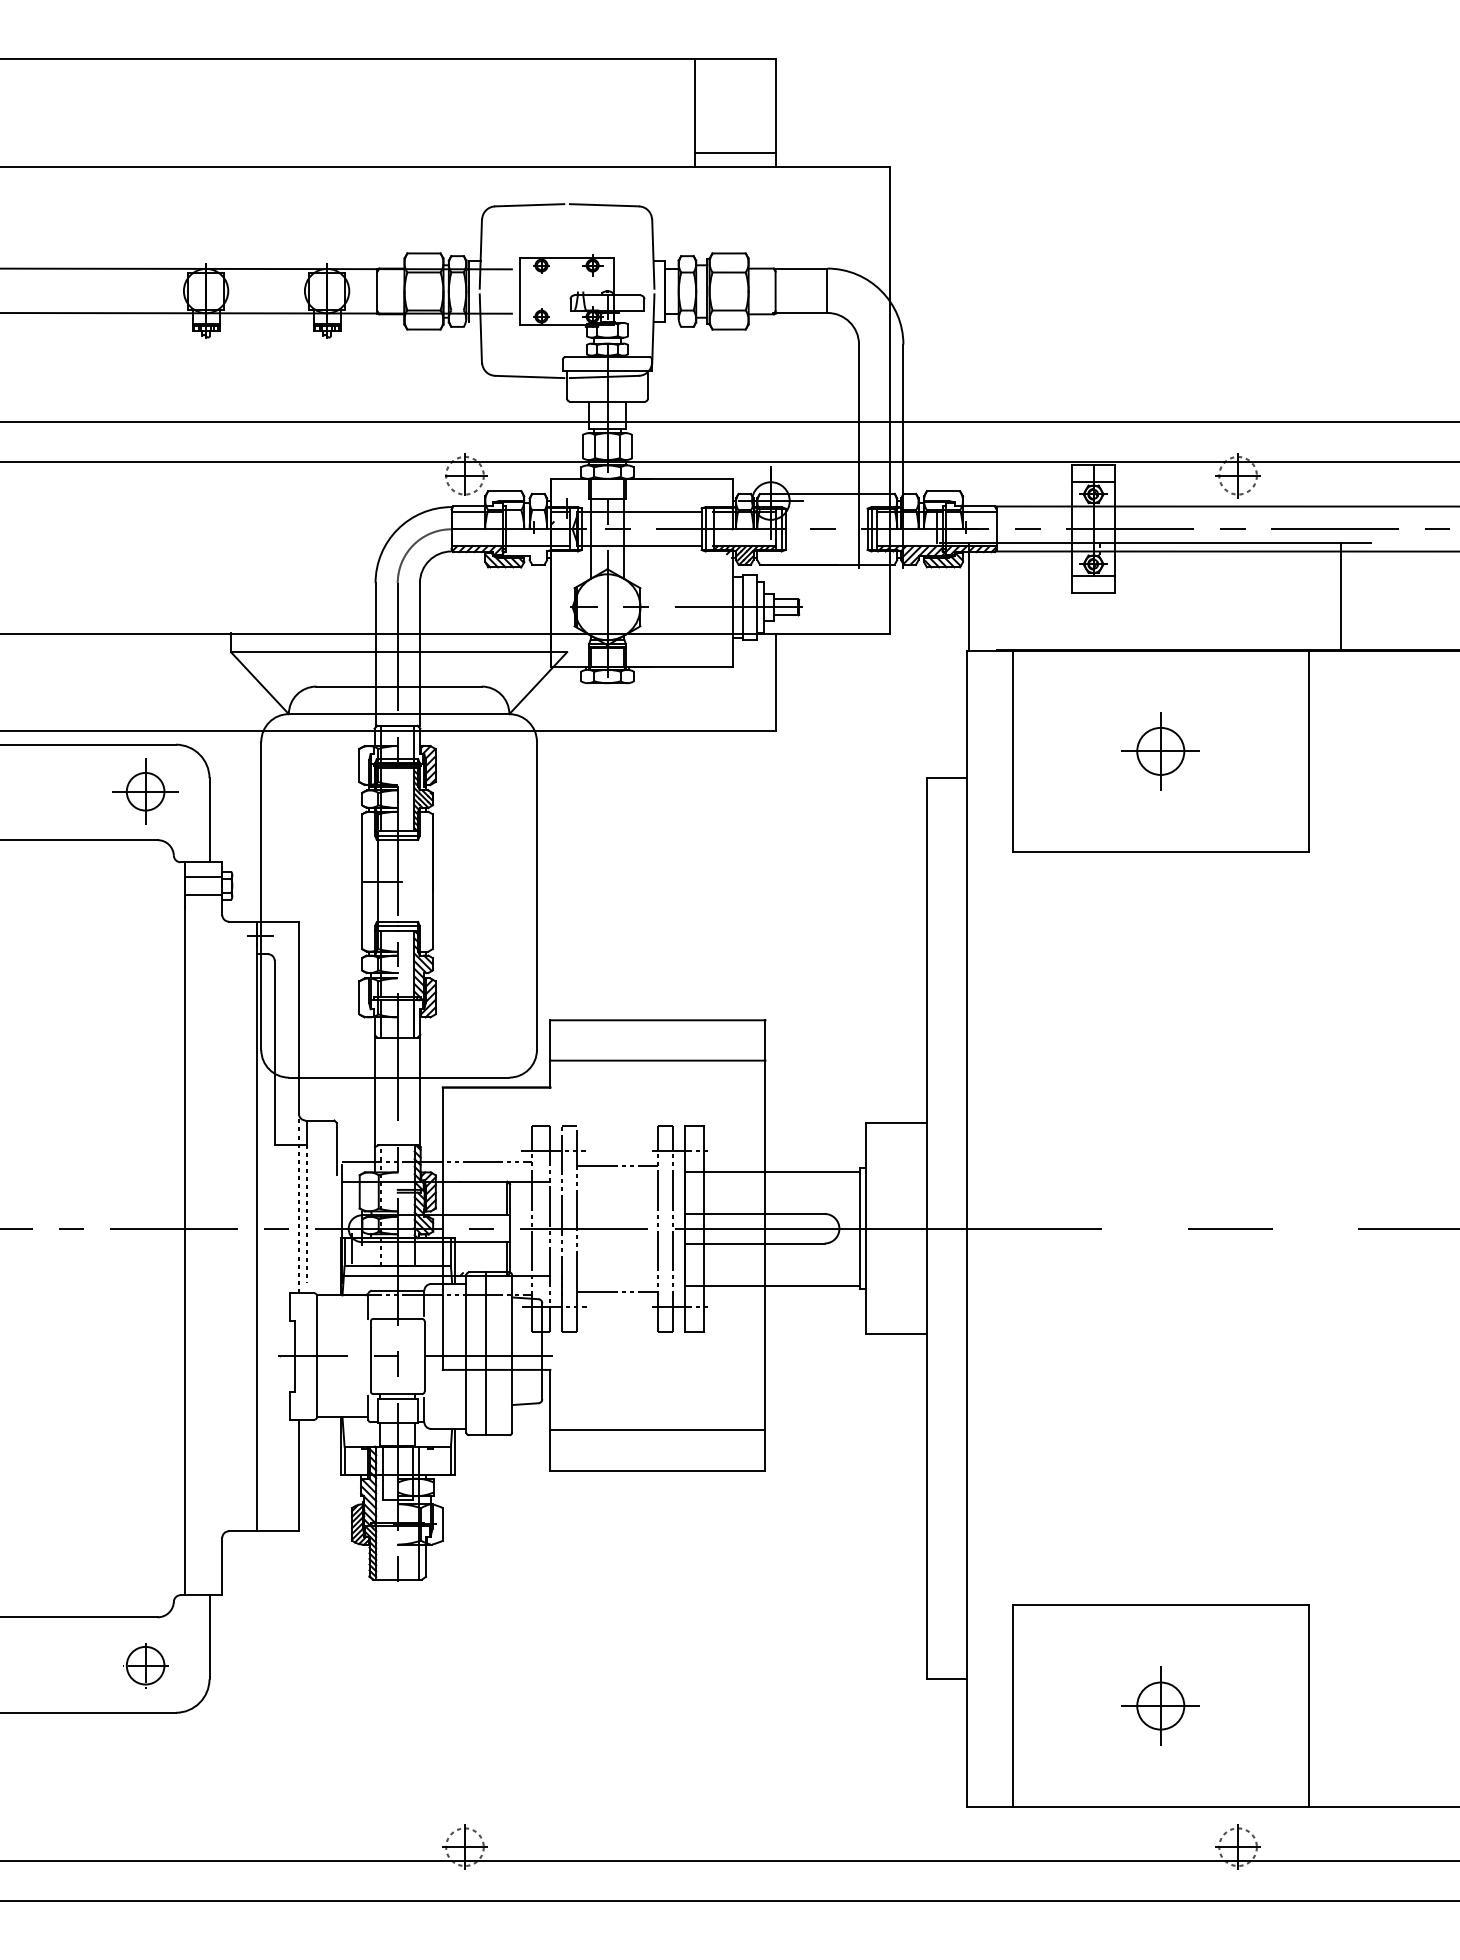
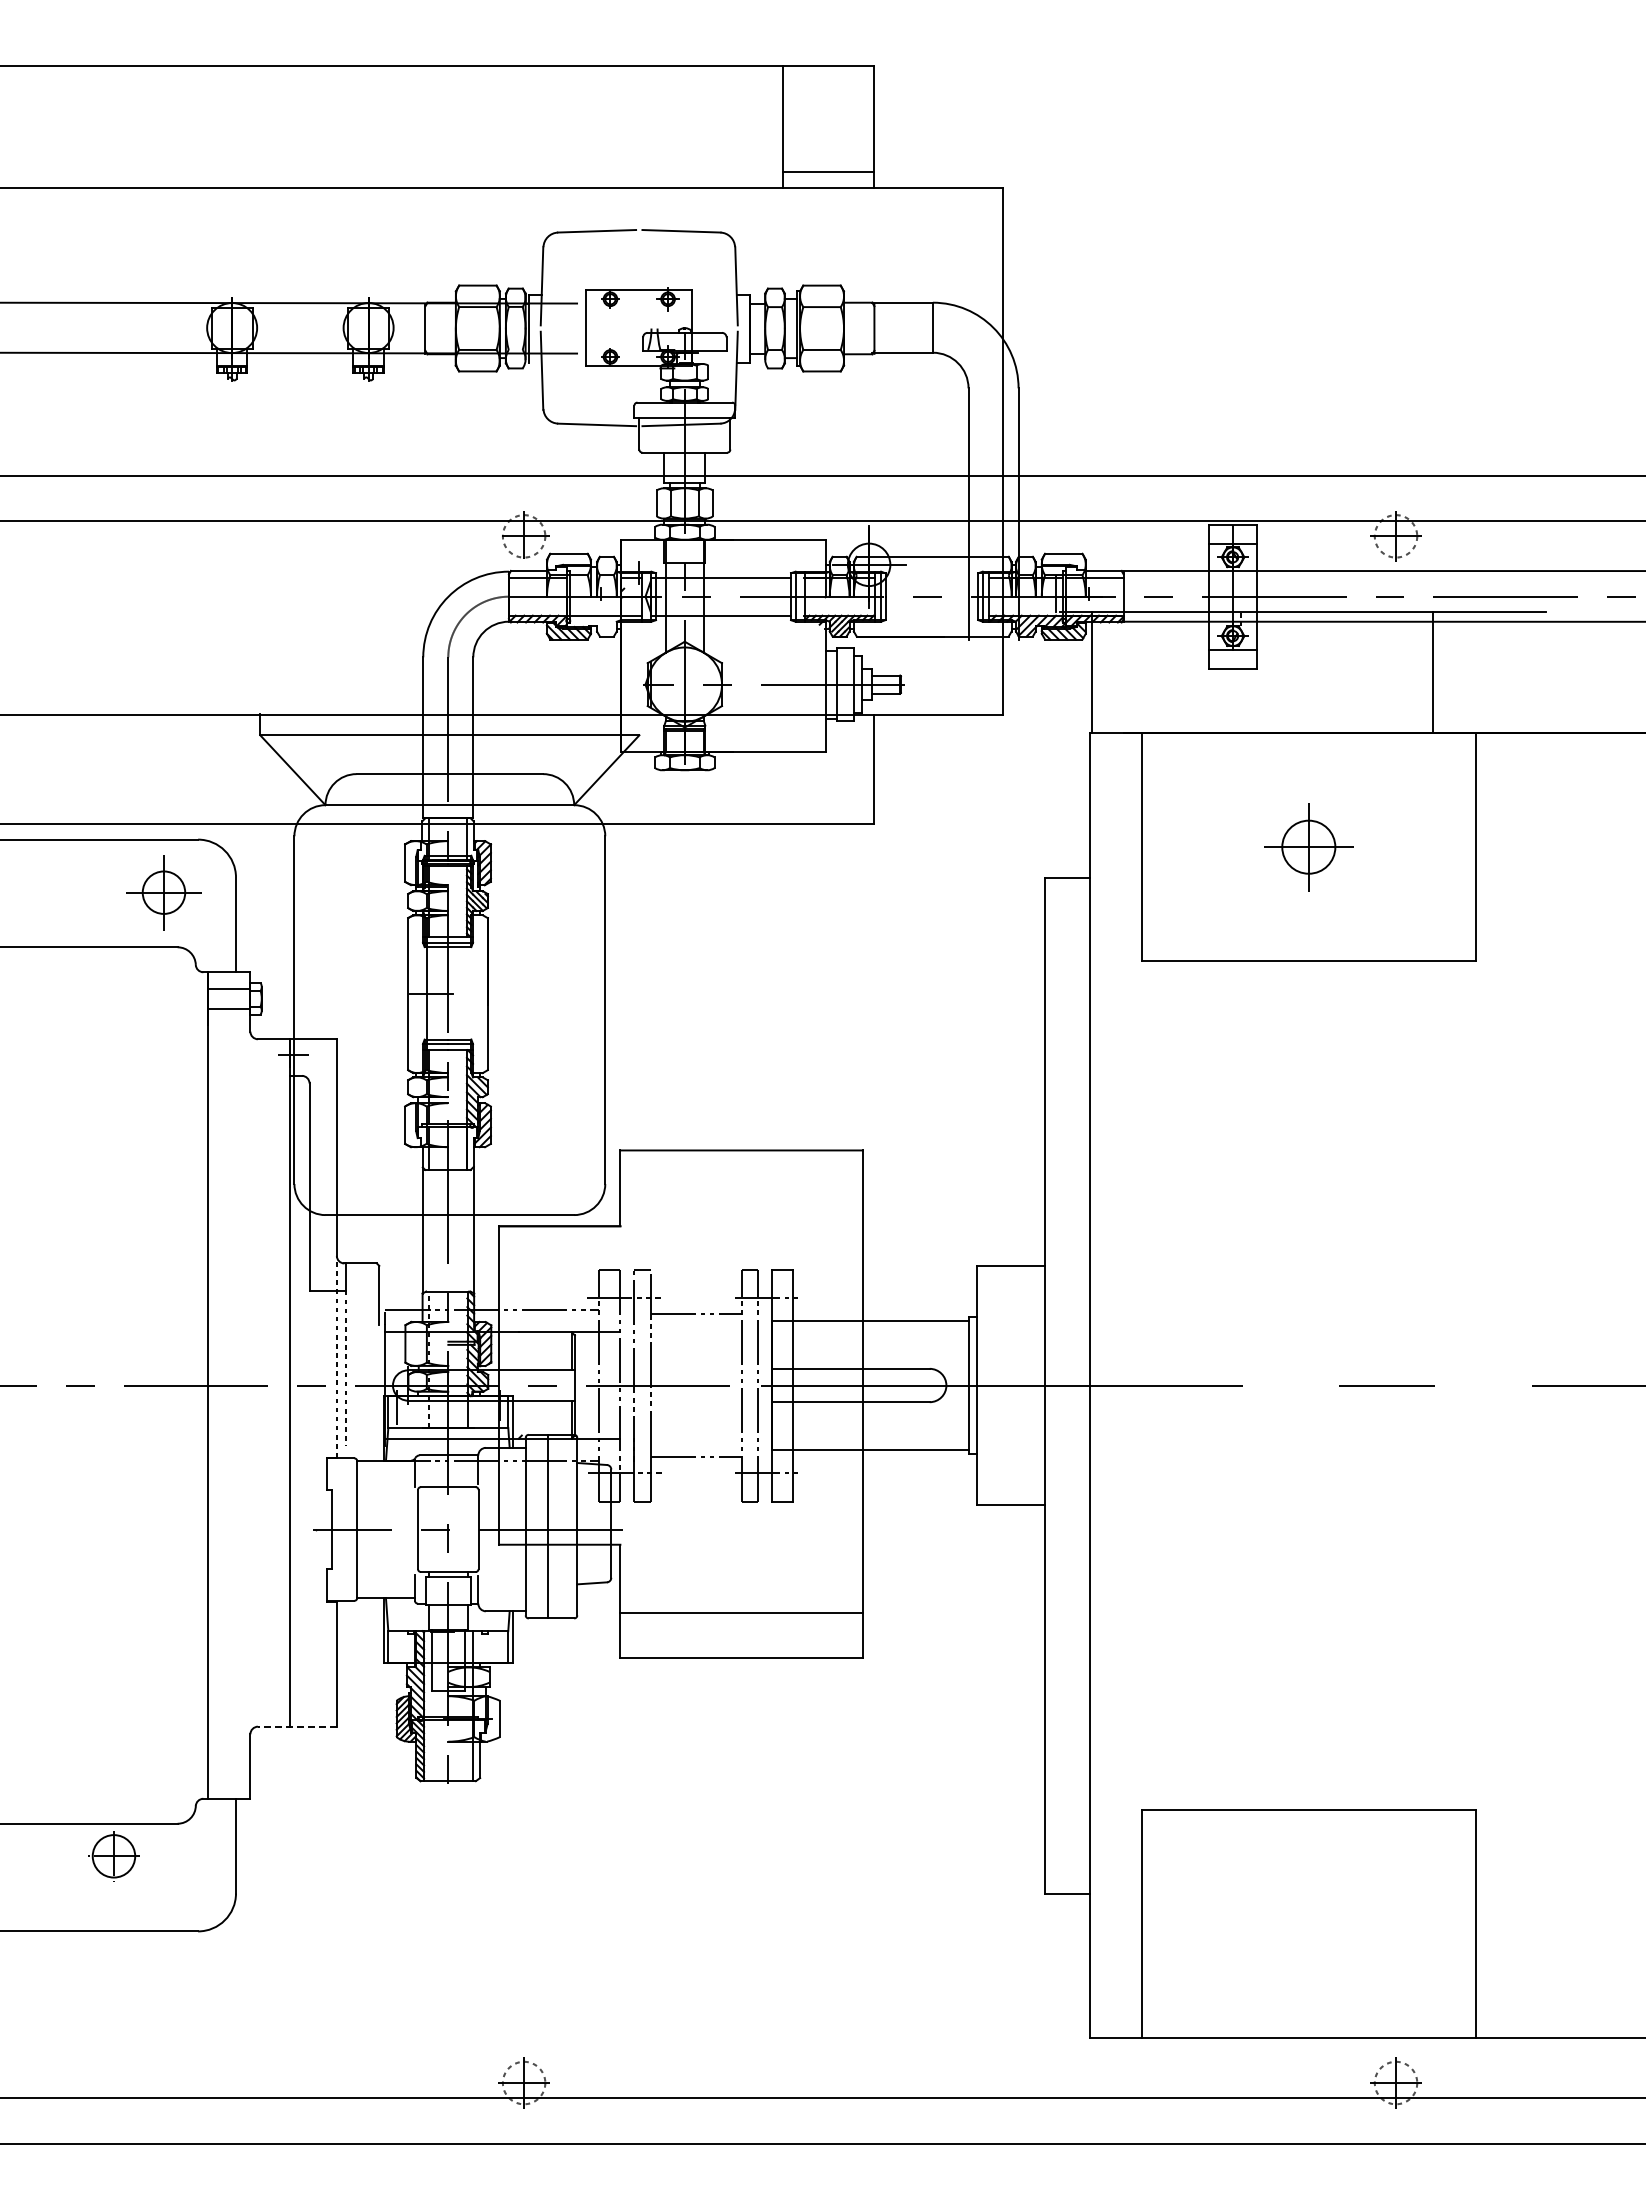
line: (1340, 596) -> (1432, 672), moved
line: (657, 1060) -> (741, 1195), removed
line: (263, 1531) -> (296, 1726), solid -> dashed
part: (145, 1665) -> (113, 1856), moved
part: (1160, 1705) -> (1308, 1923), removed

